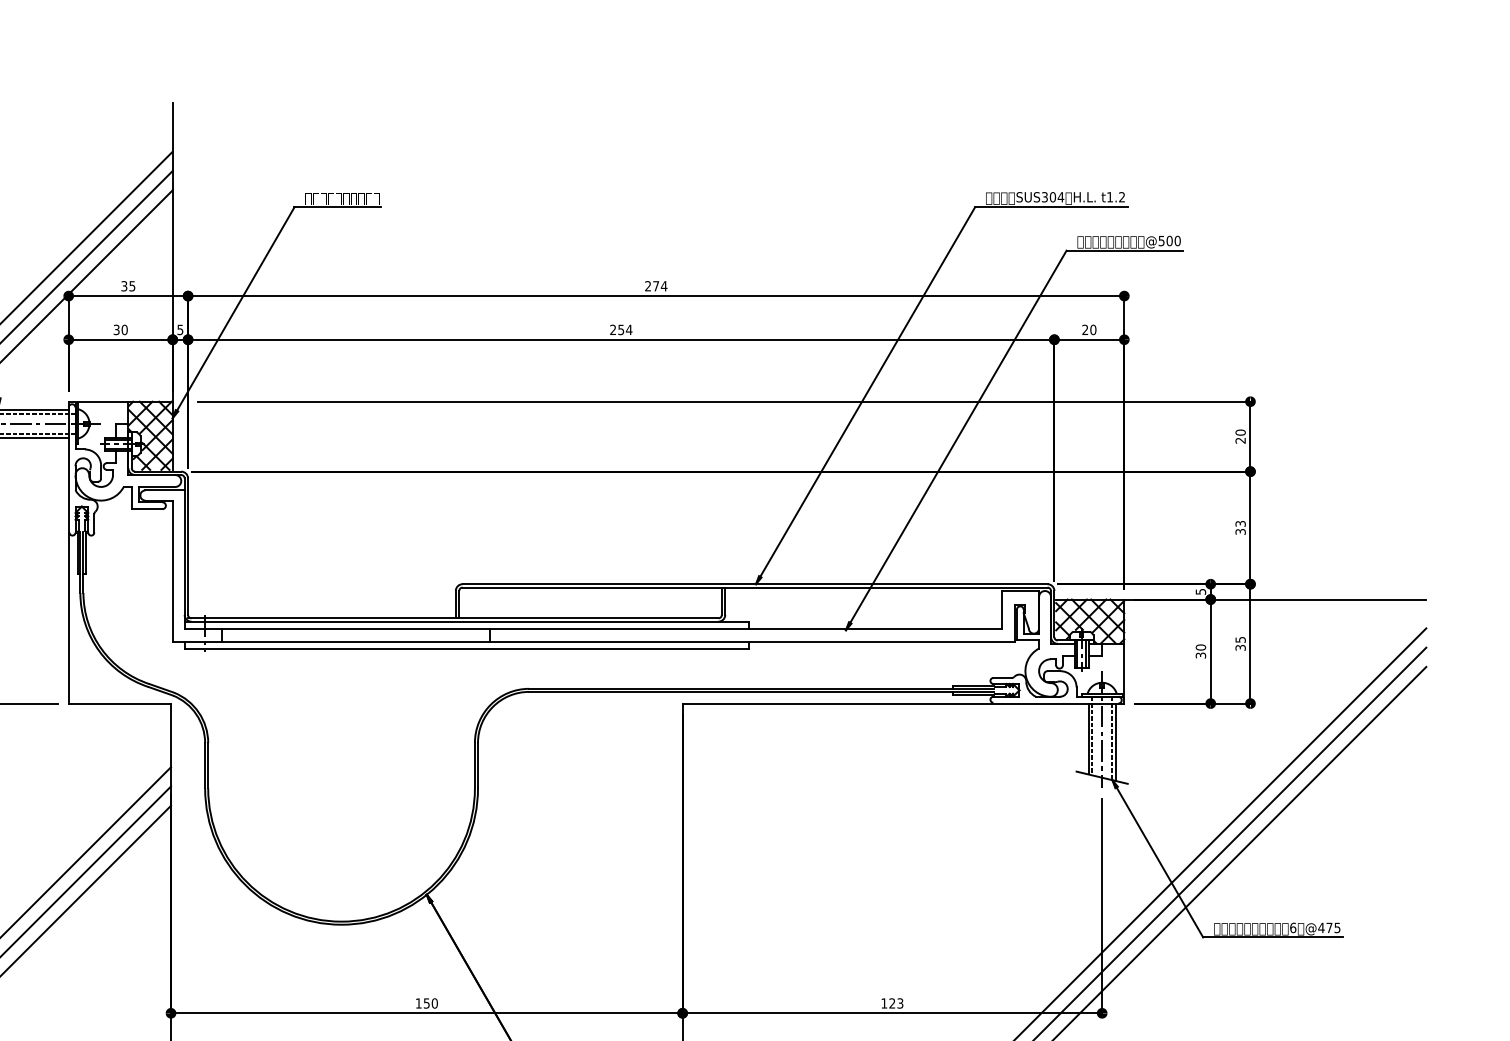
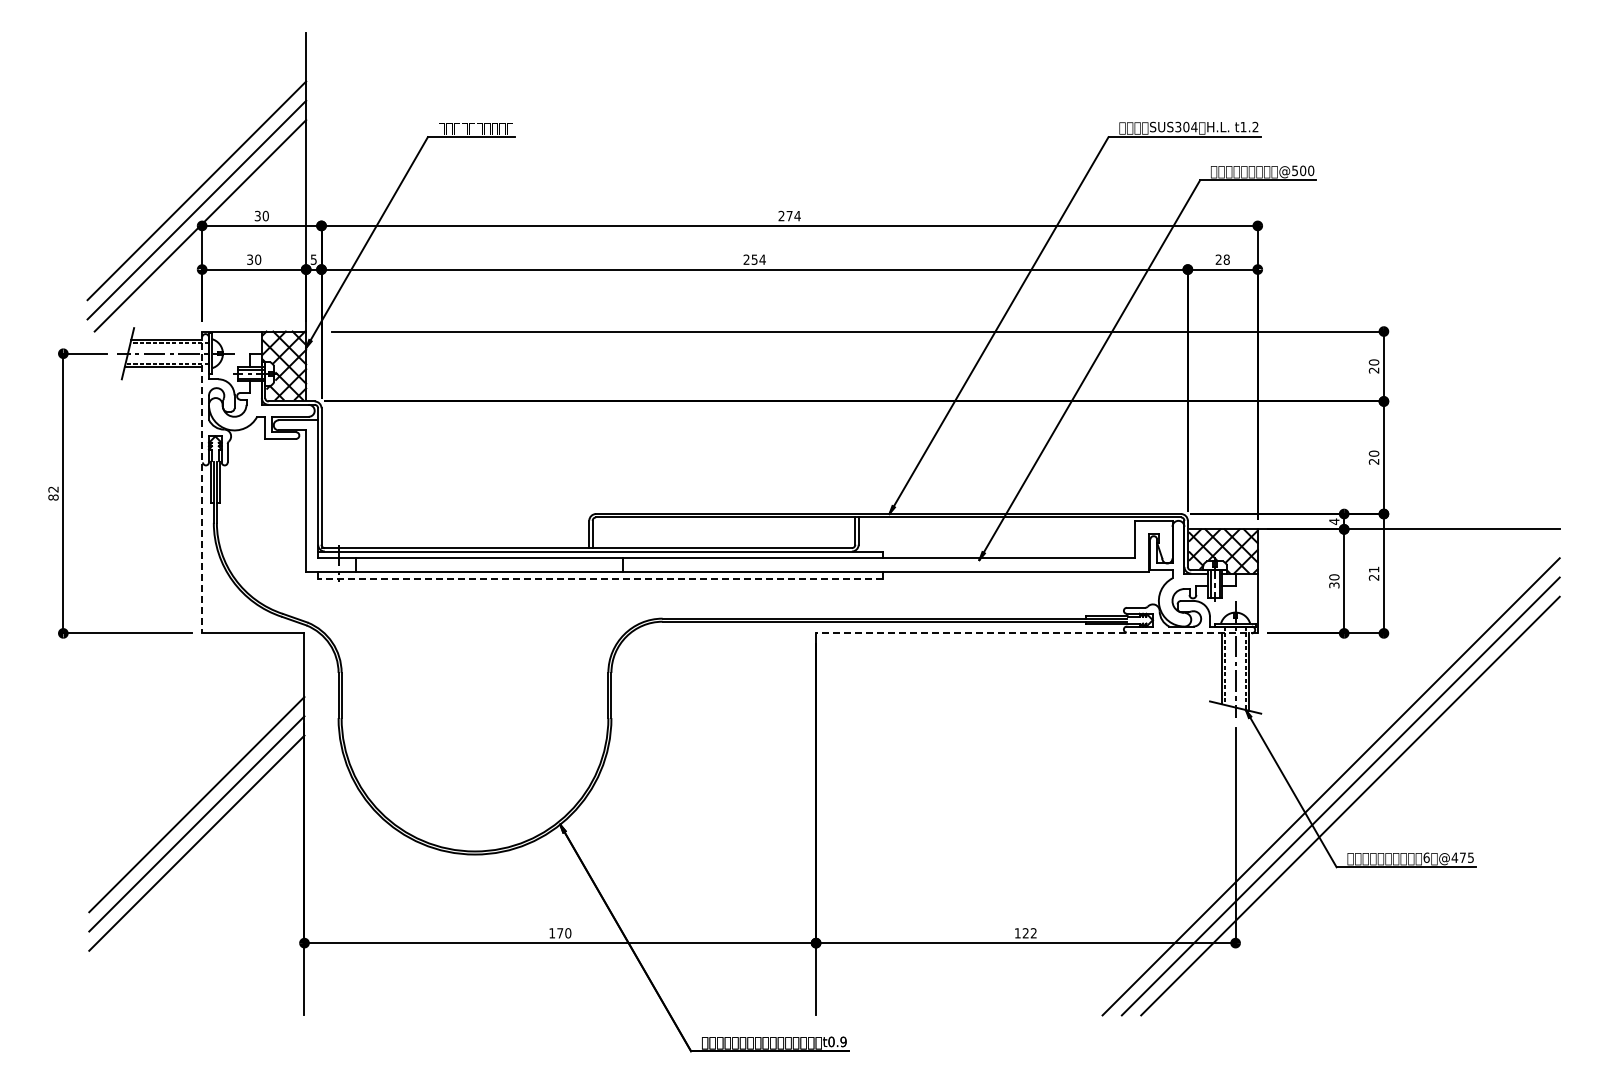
text: (132, 285) -> (265, 215), 35 -> 30
text: (1093, 329) -> (1226, 259), 20 -> 28
text: (1241, 527) -> (1374, 457), 33 -> 20
line: (69, 552) -> (202, 482), solid -> dashed
text: (1201, 591) -> (1334, 521), 5 -> 4
text: (1241, 643) -> (1374, 573), 35 -> 21
line: (466, 648) -> (599, 578), solid -> dashed
line: (903, 703) -> (1036, 633), solid -> dashed
text: (427, 1003) -> (560, 933), 150 -> 170
text: (900, 1003) -> (1033, 933), 123 -> 122

